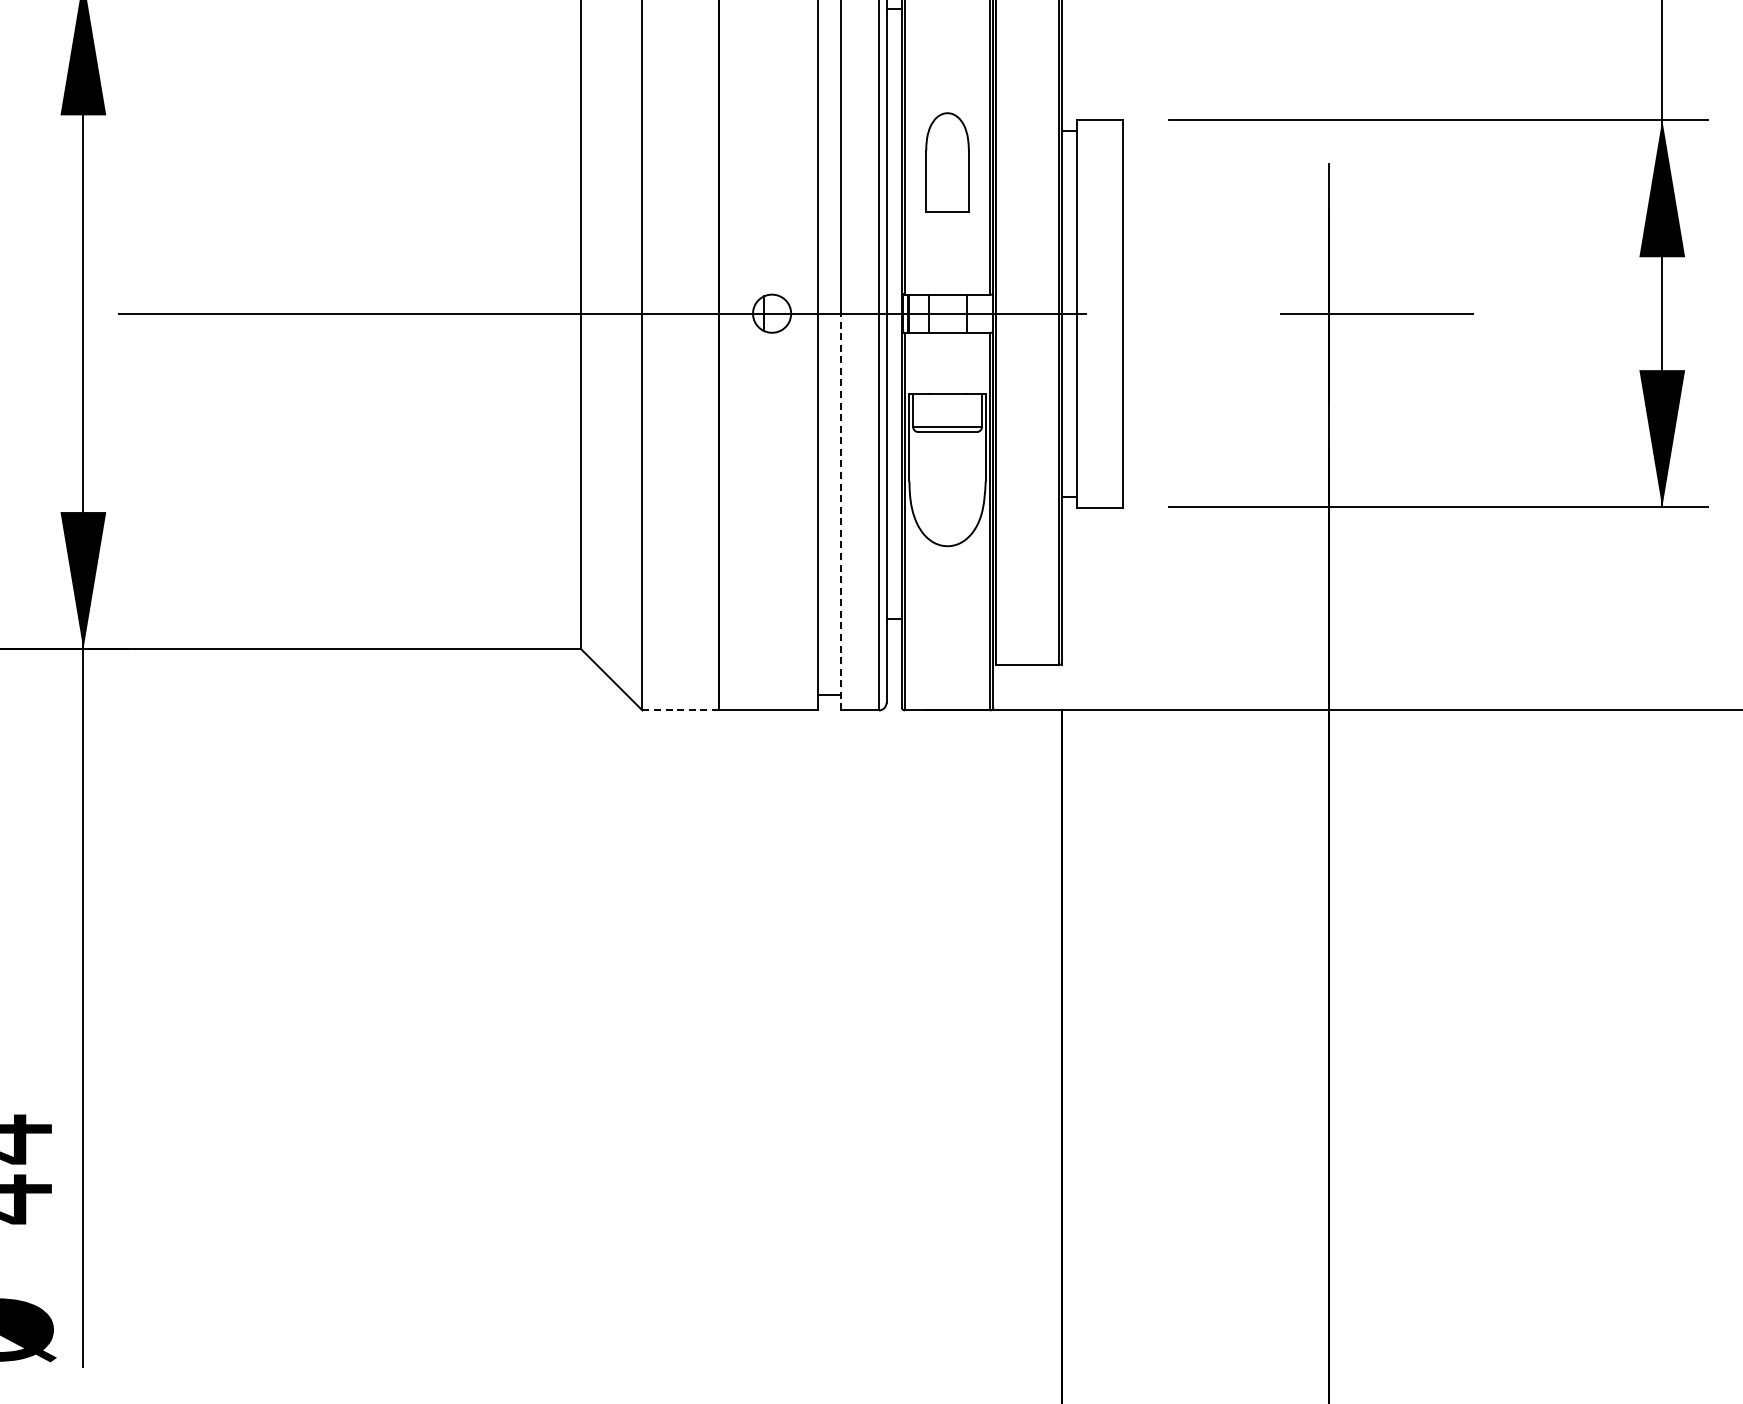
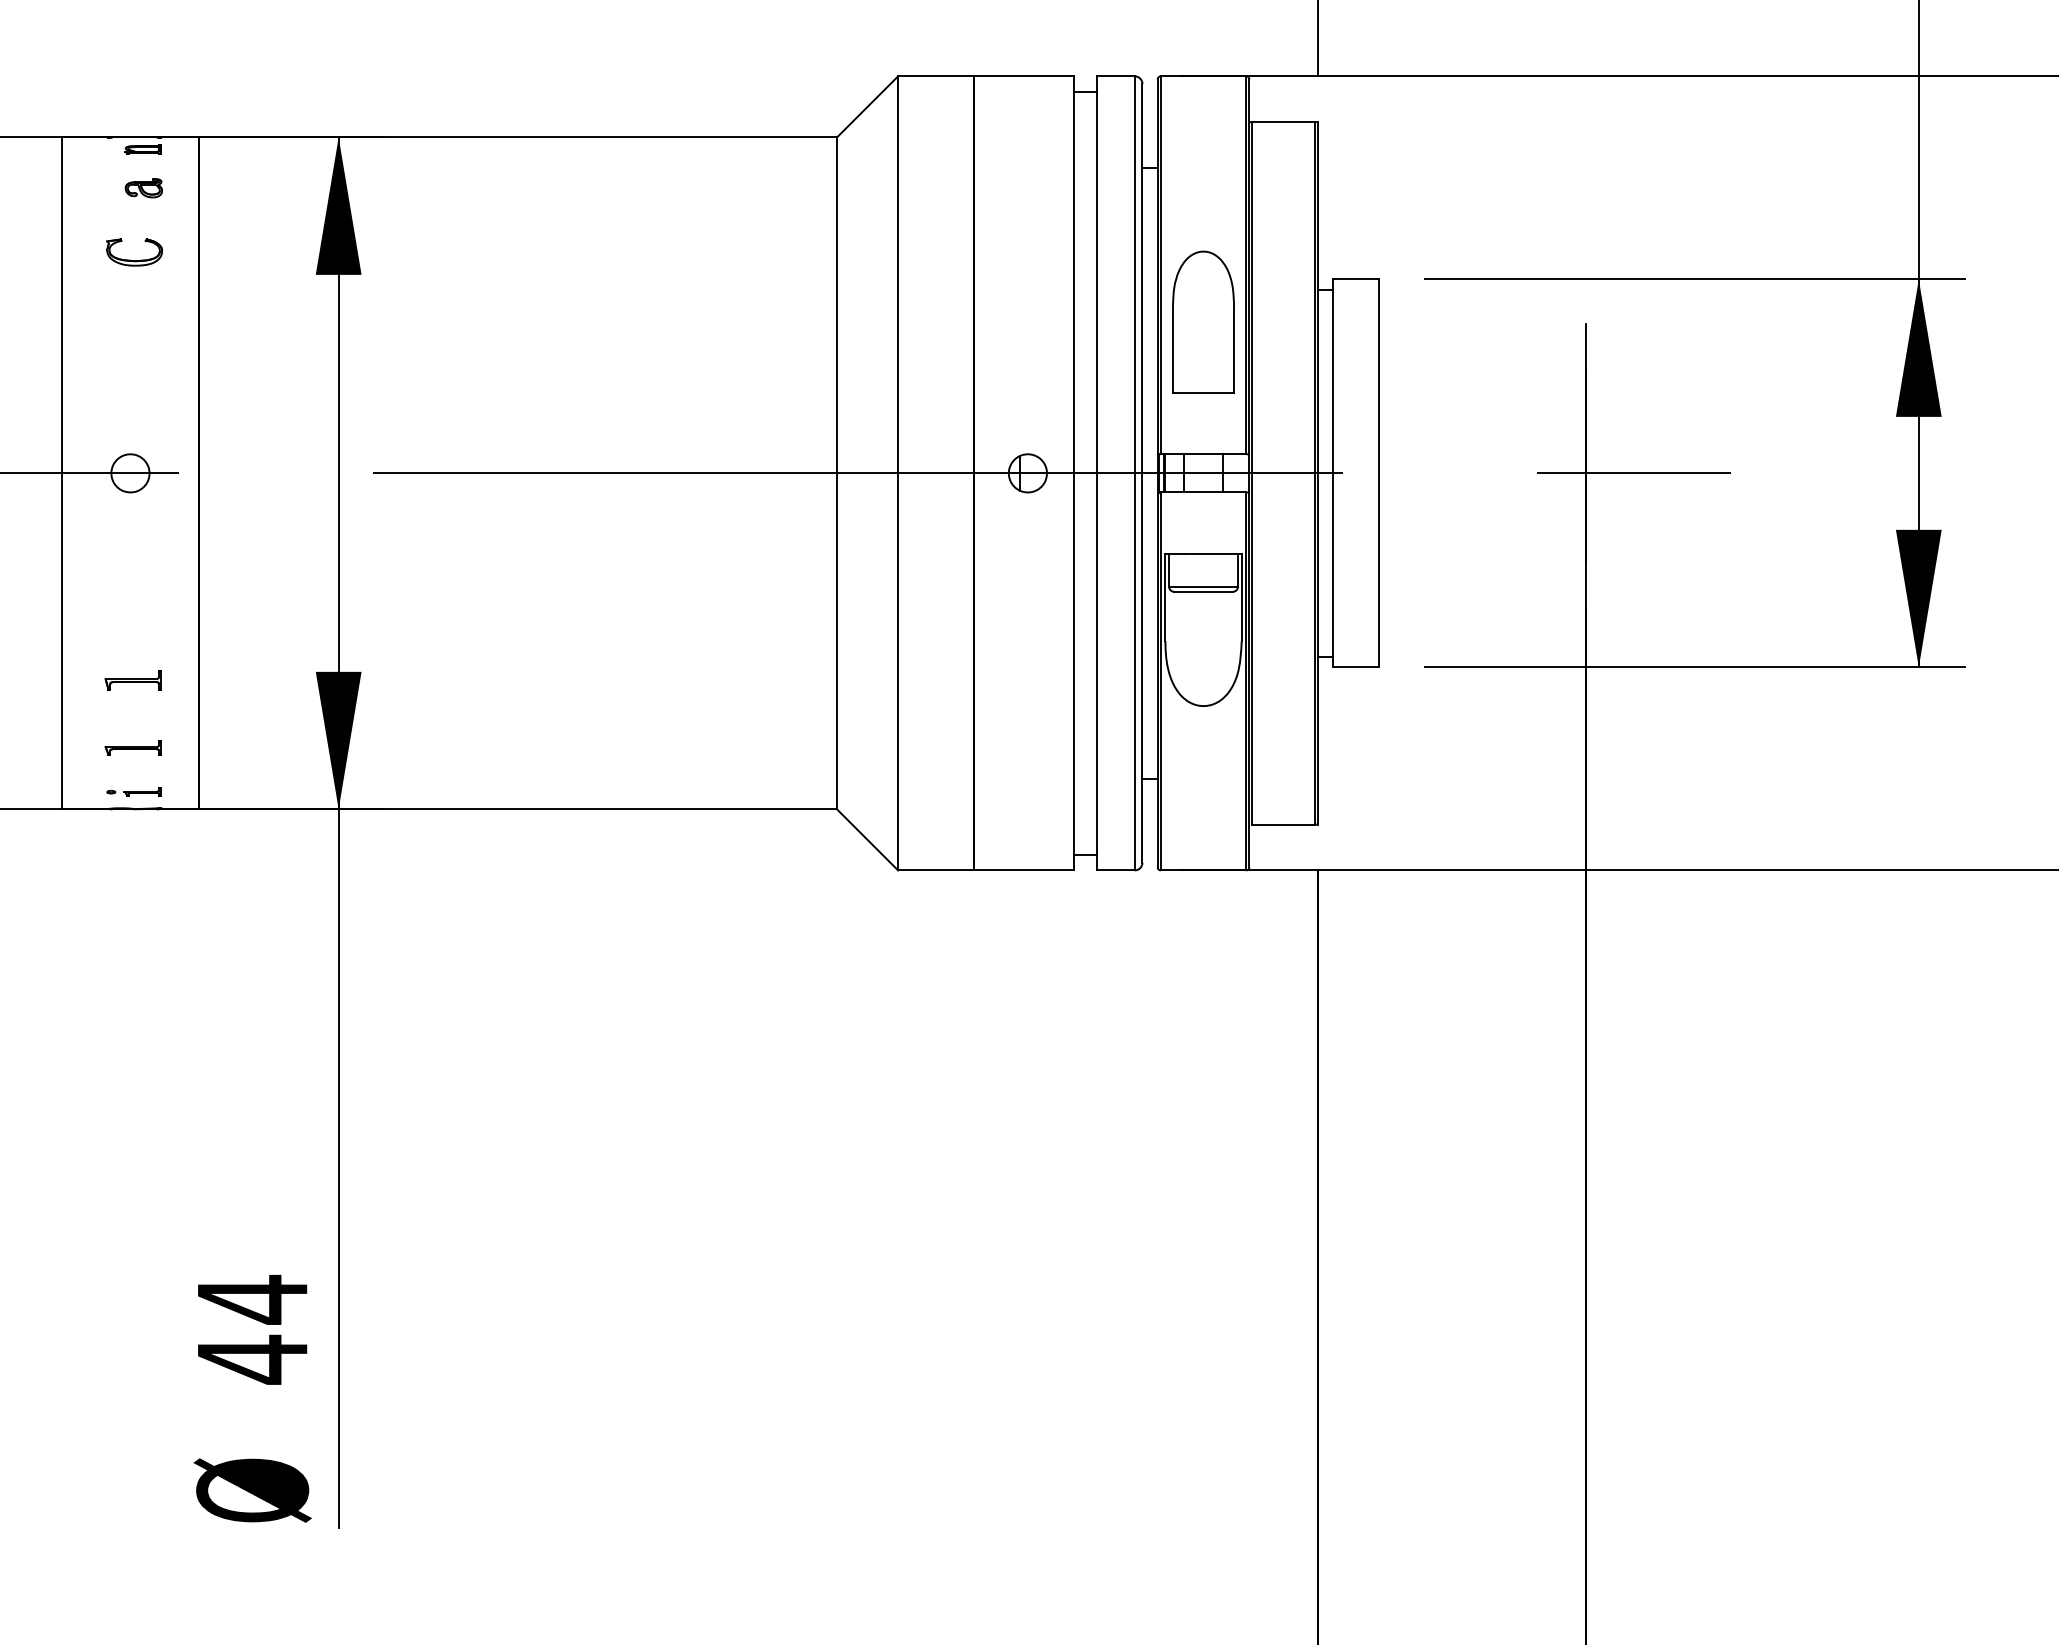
part: (947, 161) -> (1203, 321), size x1.43
line: (840, 511) -> (1096, 671), dashed -> solid
line: (680, 710) -> (936, 870), dashed -> solid

